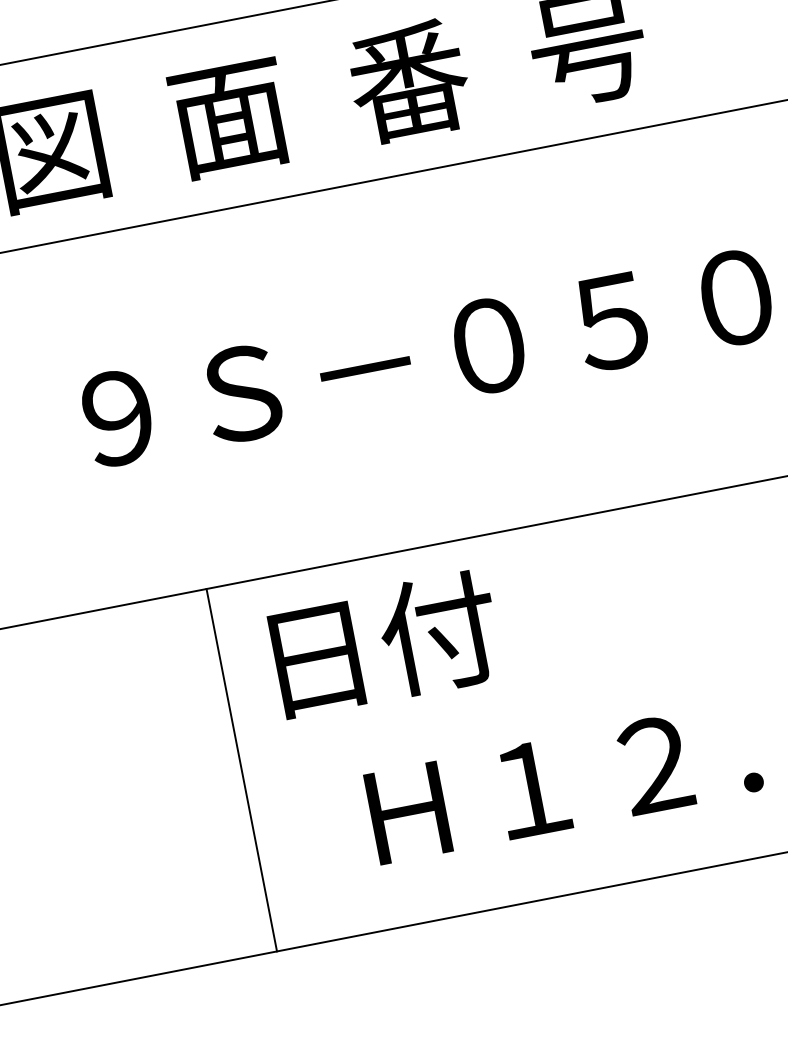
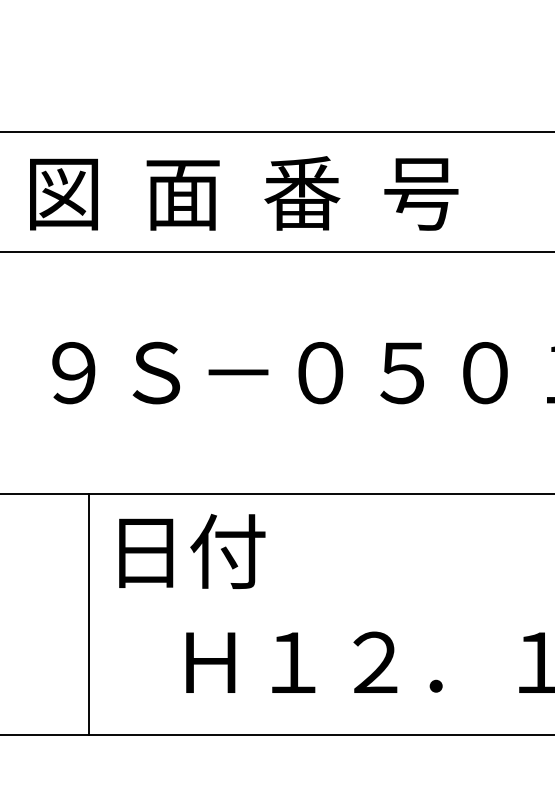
text: (386, 643) -> (192, 551), moved
line: (242, 770) -> (89, 614), moved

